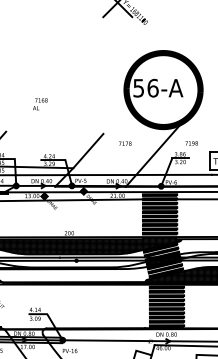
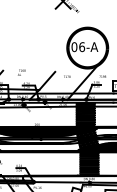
text: (138, 88) -> (74, 47), 56-A -> 06-A
text: (39, 103) -> (21, 72), moved

